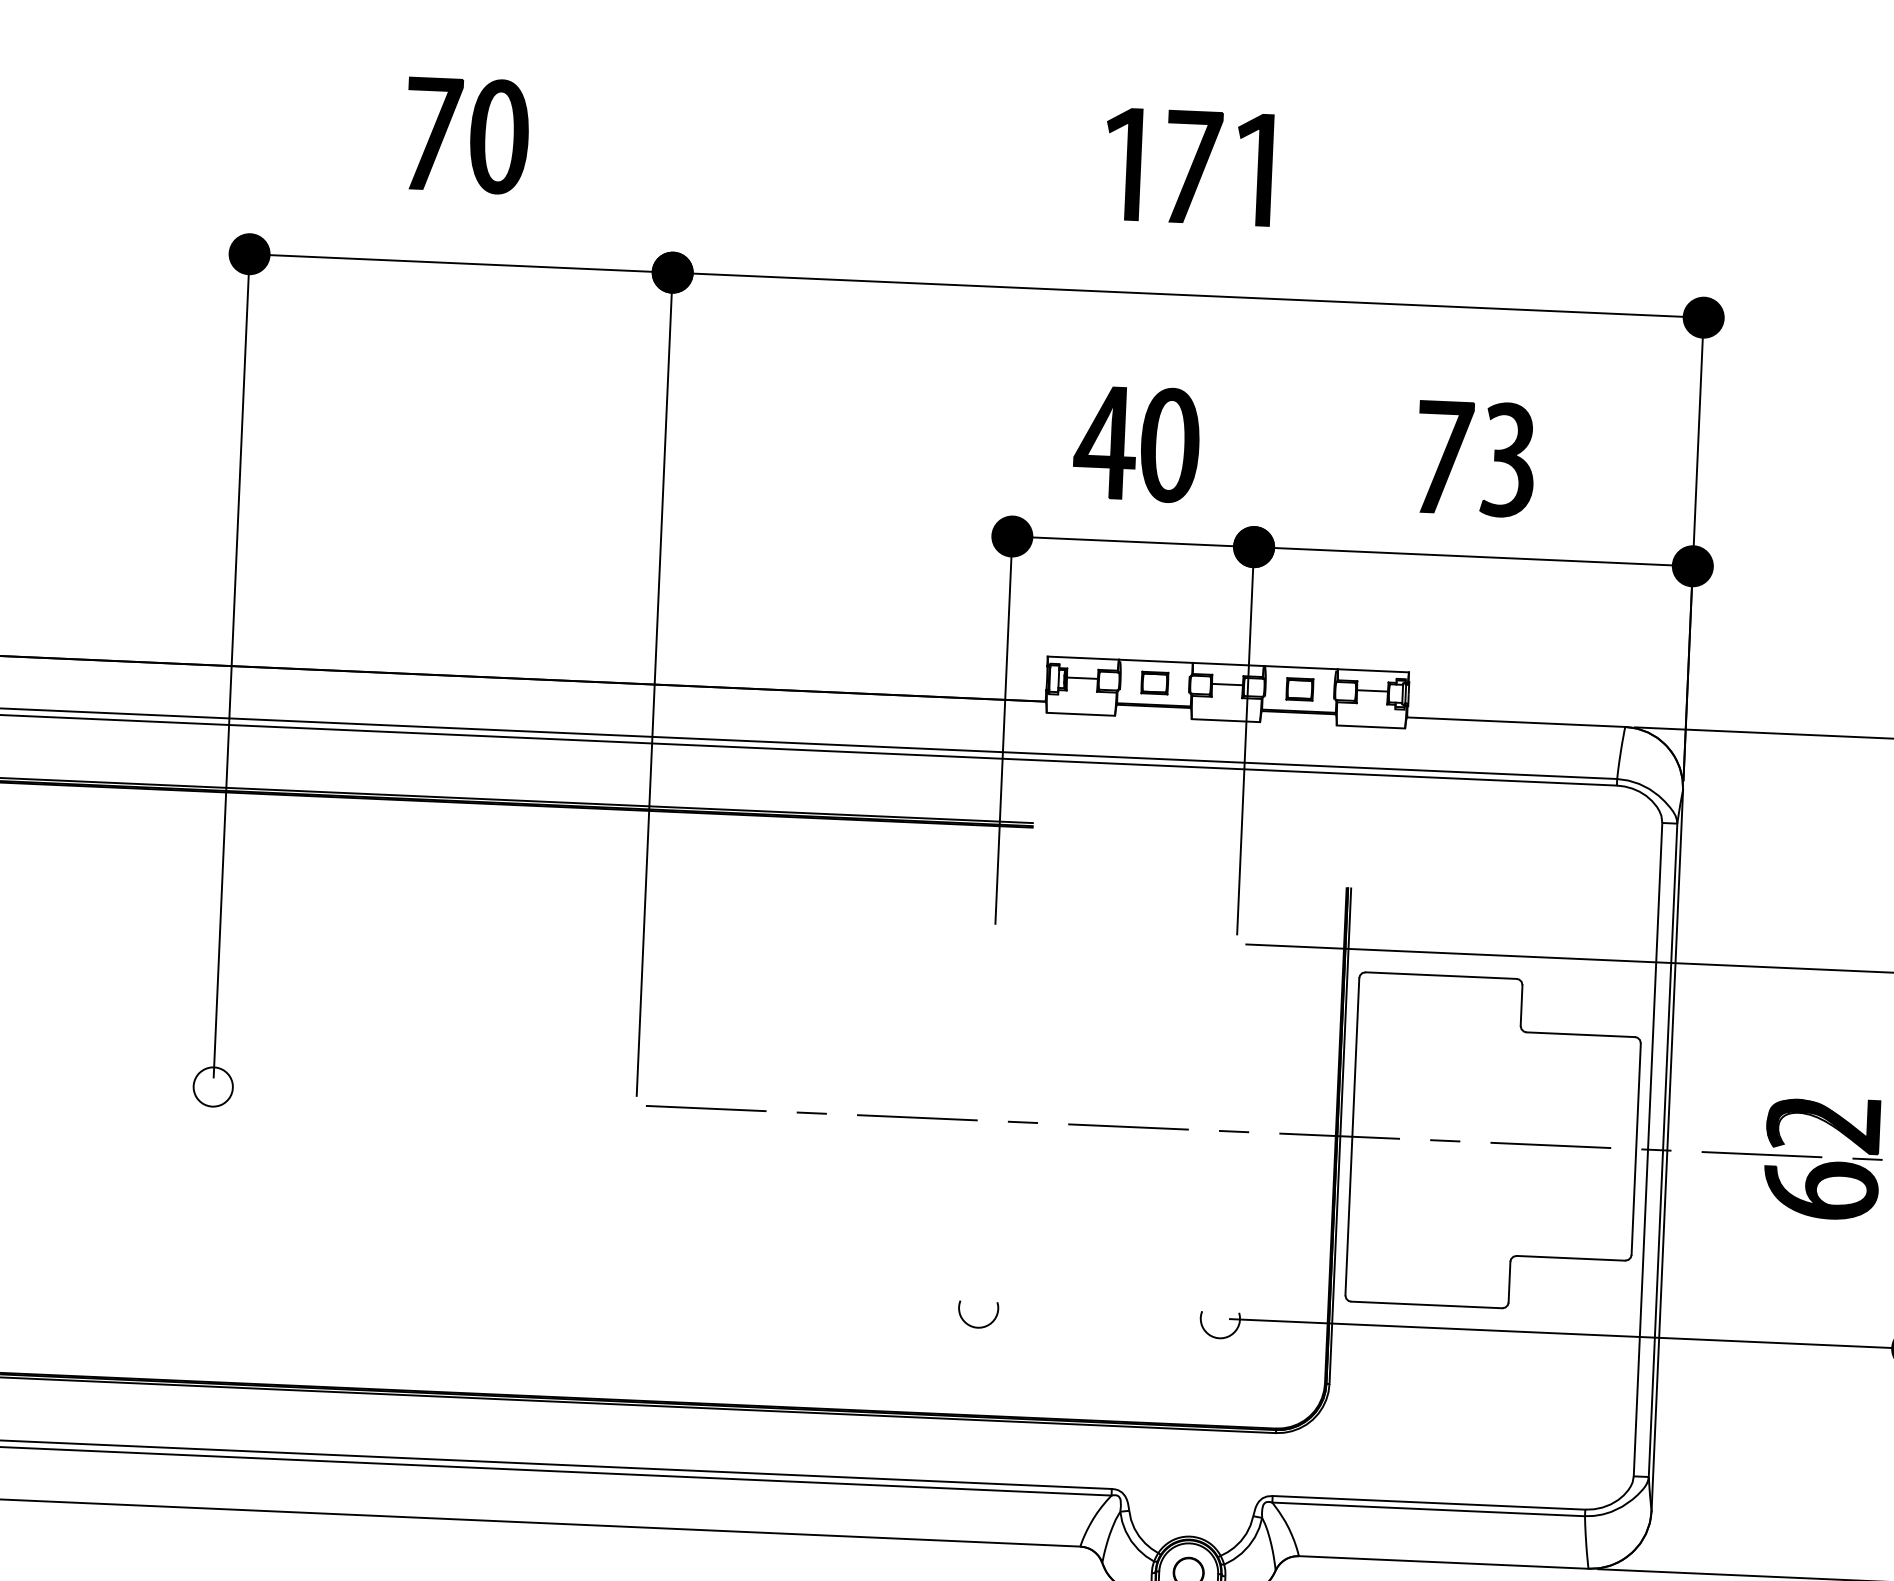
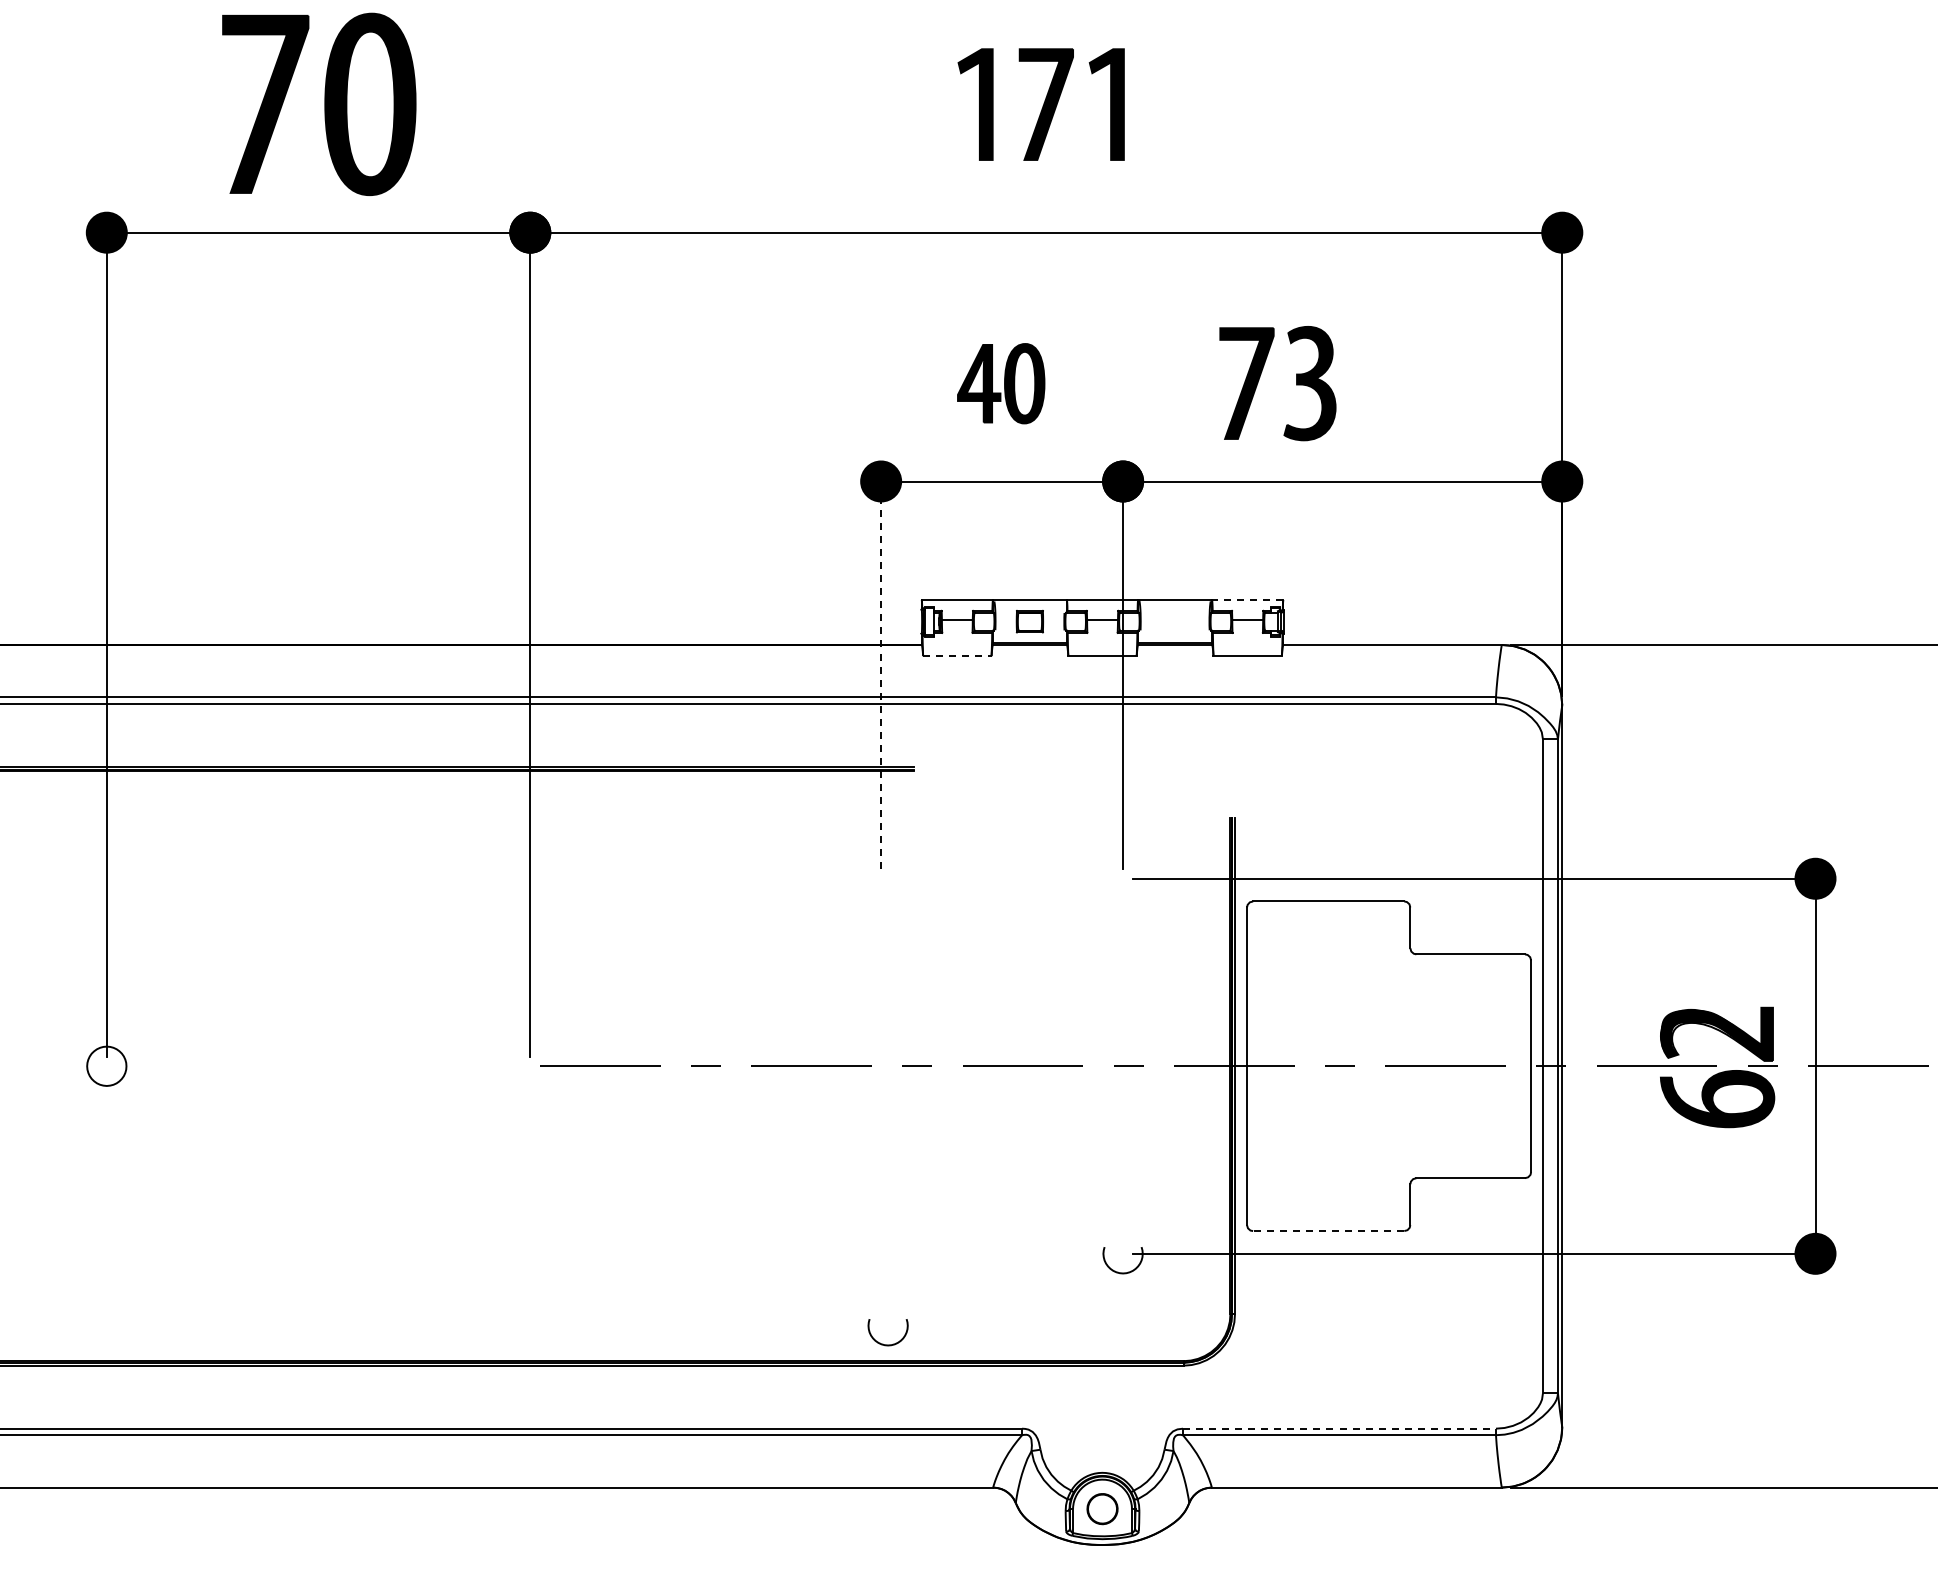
part: (467, 135) -> (319, 104), size x1.6
part: (1135, 443) -> (1000, 383), size x0.7
part: (1458, 451) -> (1260, 377), moved
line: (1373, 670) -> (1247, 599), solid -> dashed
part: (1300, 689) -> (1175, 621), removed
line: (1081, 714) -> (957, 656), solid -> dashed
line: (1004, 730) -> (881, 675), solid -> dashed
line: (1426, 1305) -> (1328, 1231), solid -> dashed
curve: (973, 1325) -> (883, 1343), moved
line: (1429, 1502) -> (1340, 1428), solid -> dashed

